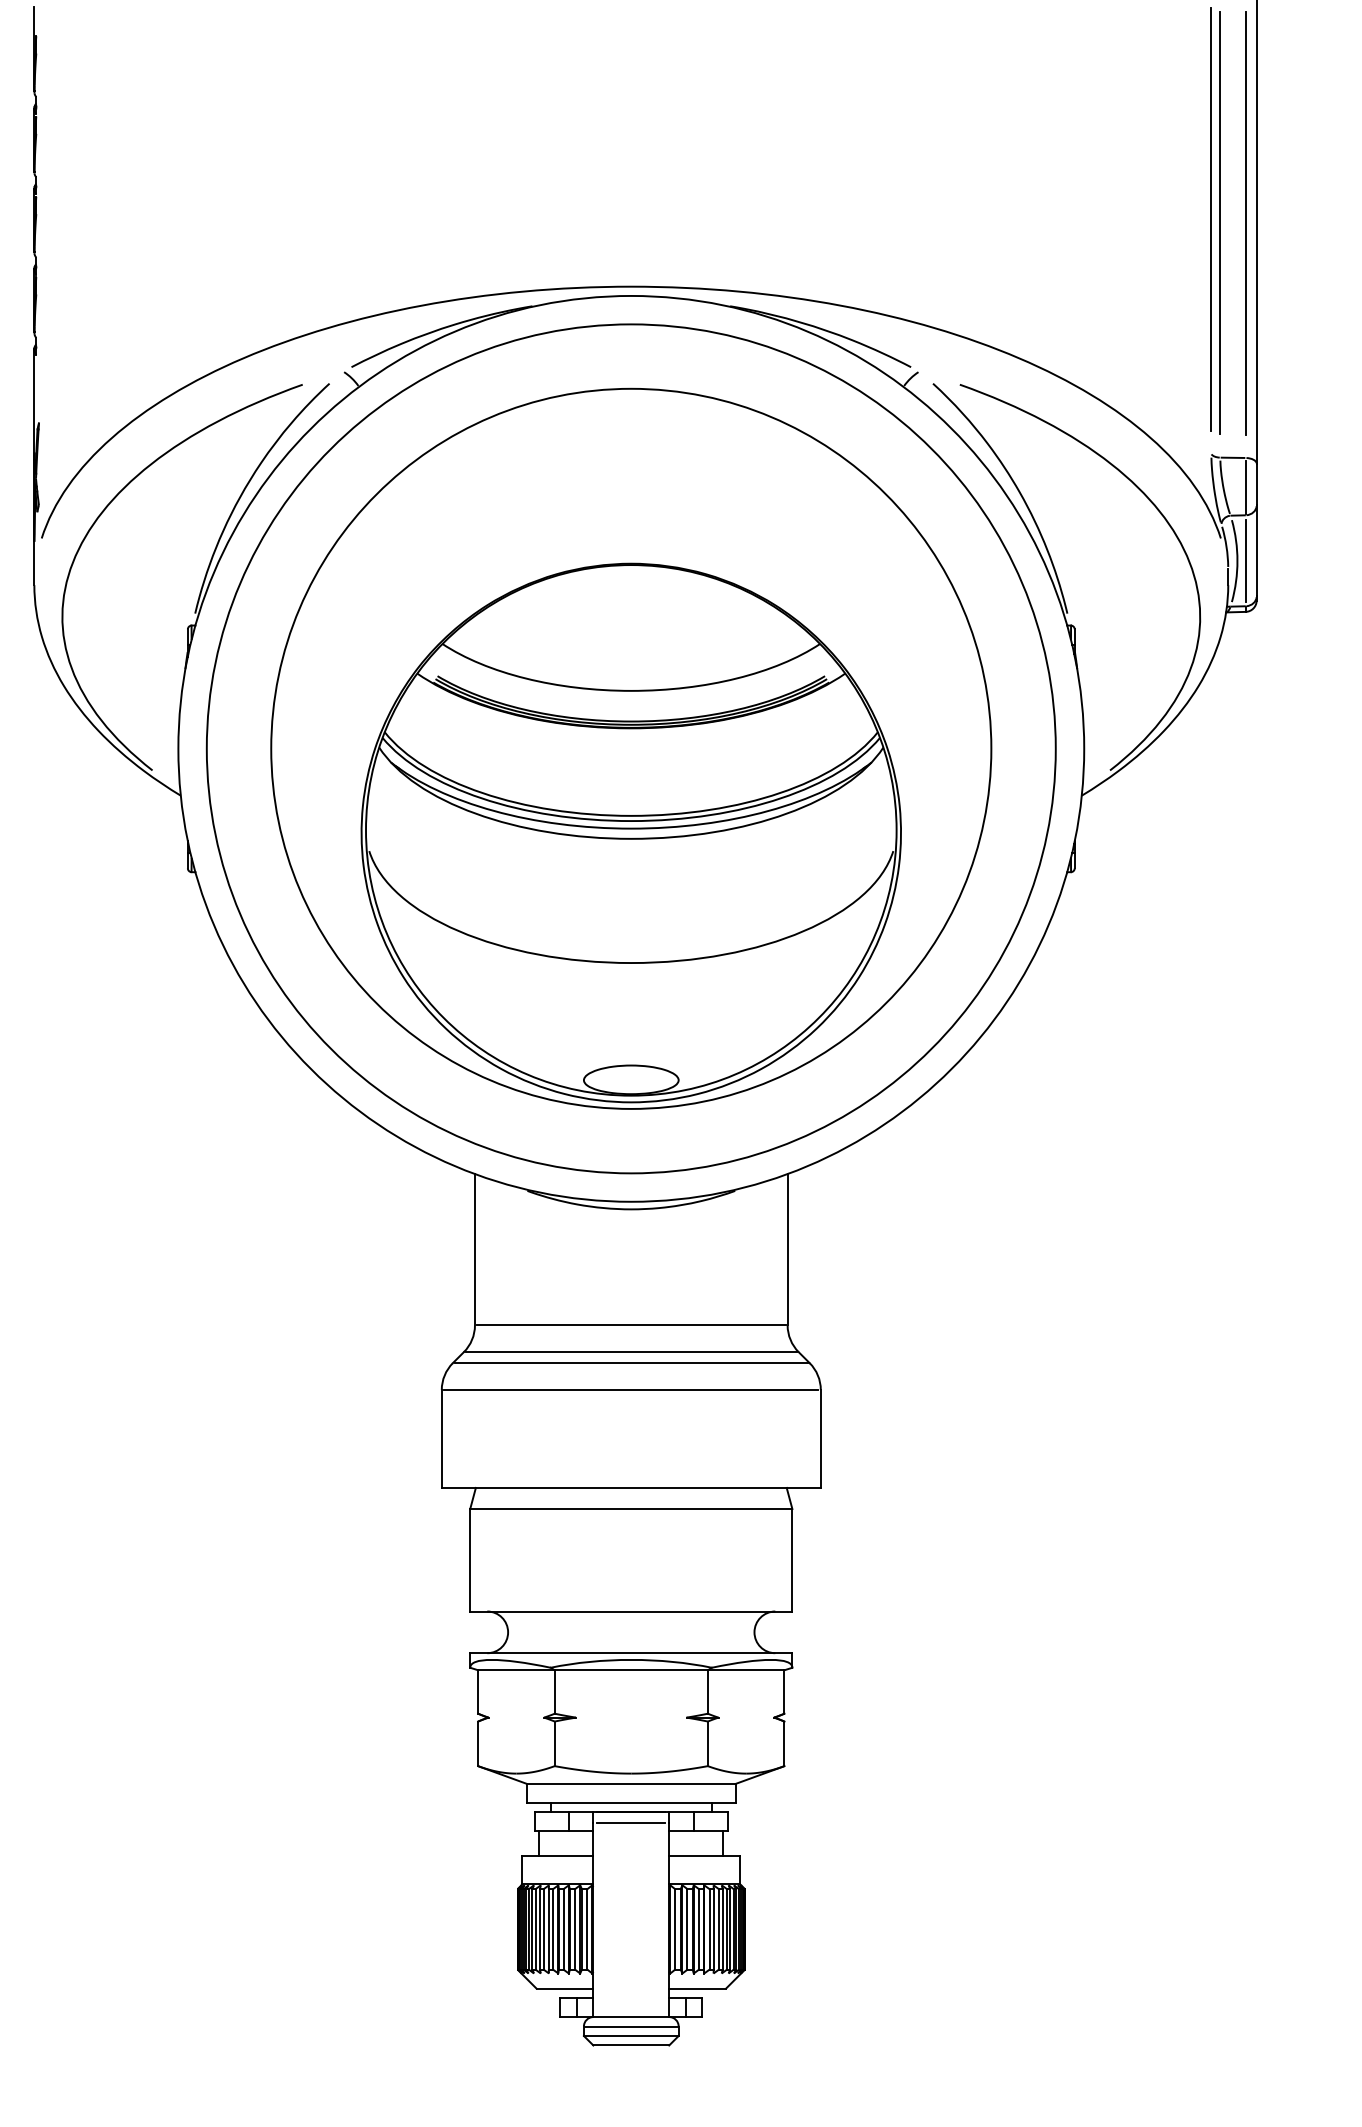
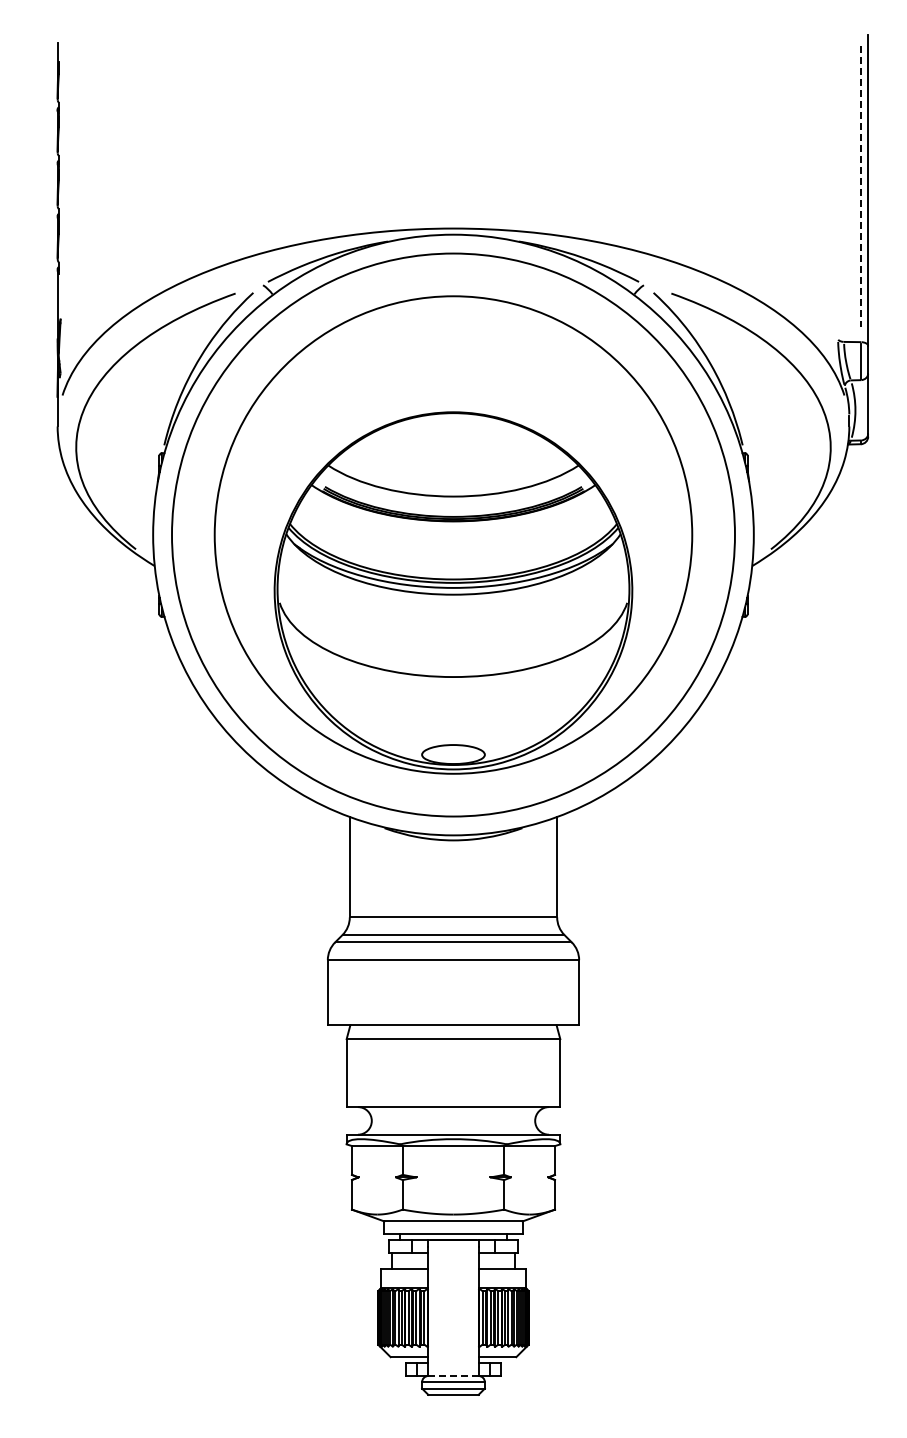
line: (1211, 218) -> (838, 183), removed
line: (1220, 223) -> (844, 186), removed
line: (1245, 224) -> (860, 187), solid -> dashed
line: (1245, 561) -> (860, 410), removed
line: (631, 1823) -> (453, 1247), removed
line: (631, 2017) -> (453, 1376), solid -> dashed

